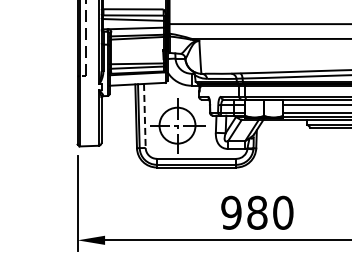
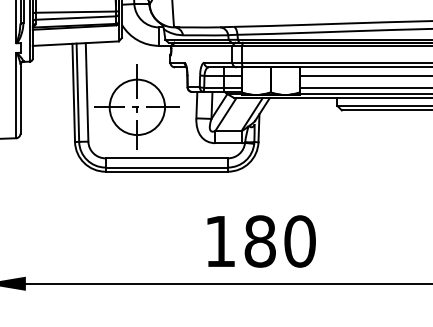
line: (144, 116) -> (86, 93), dashed -> solid
text: (231, 212) -> (220, 240), 980 -> 180

